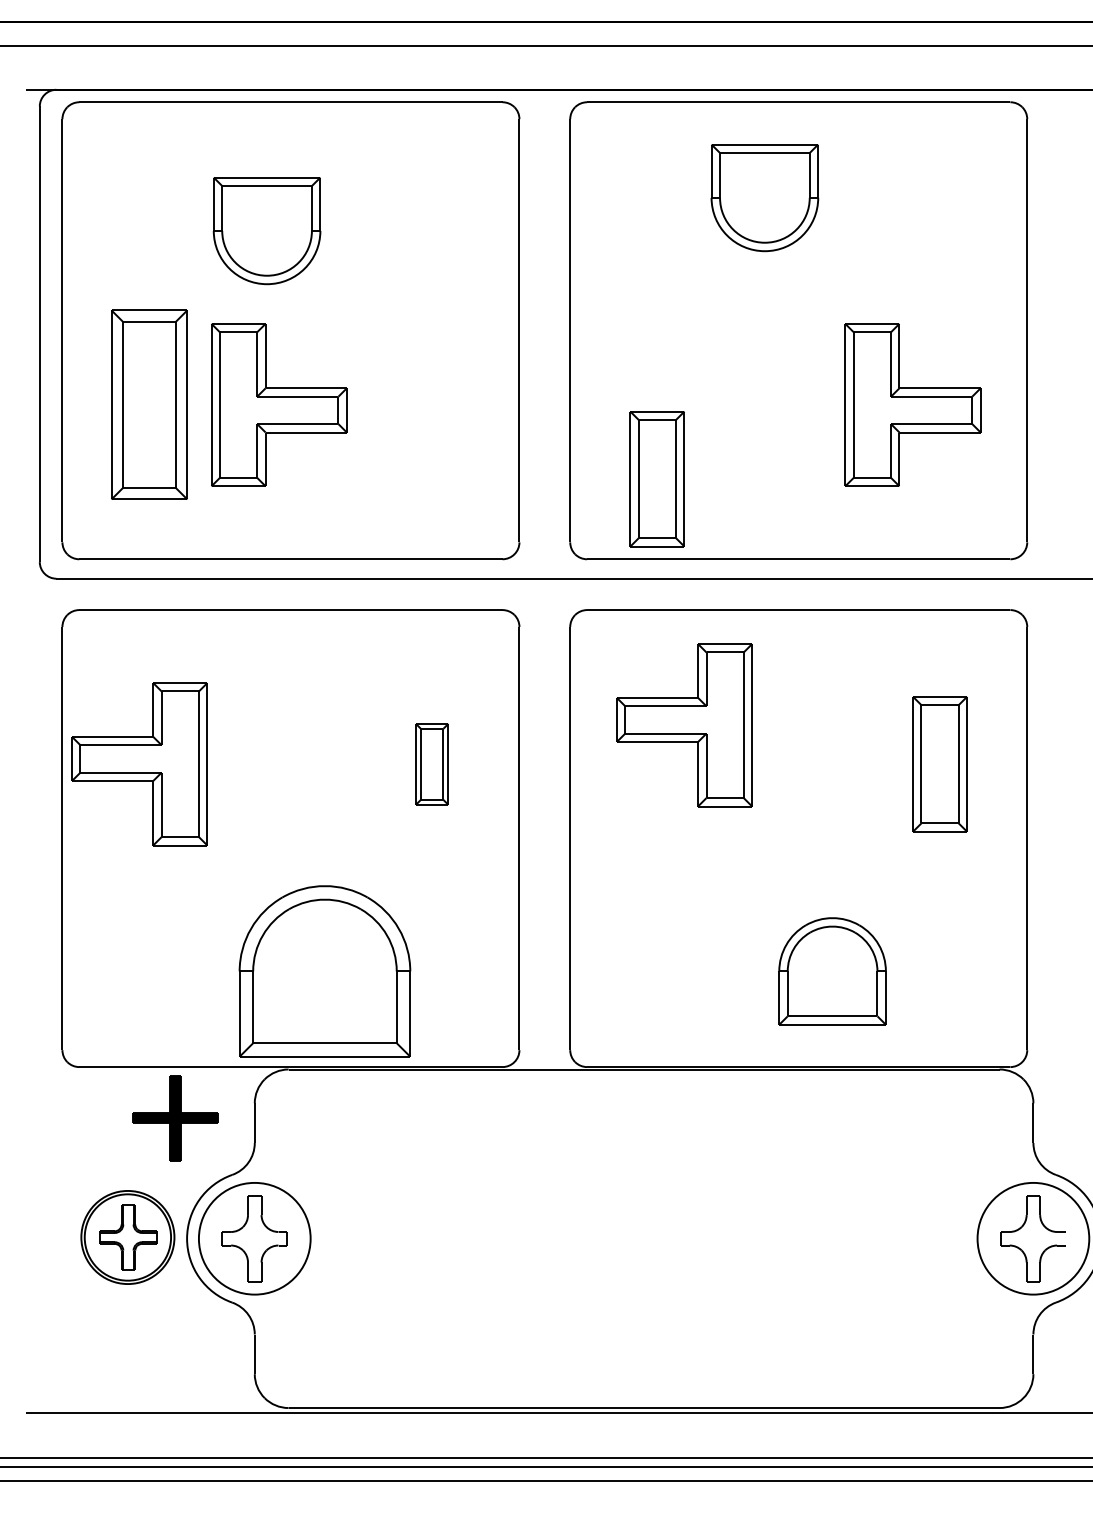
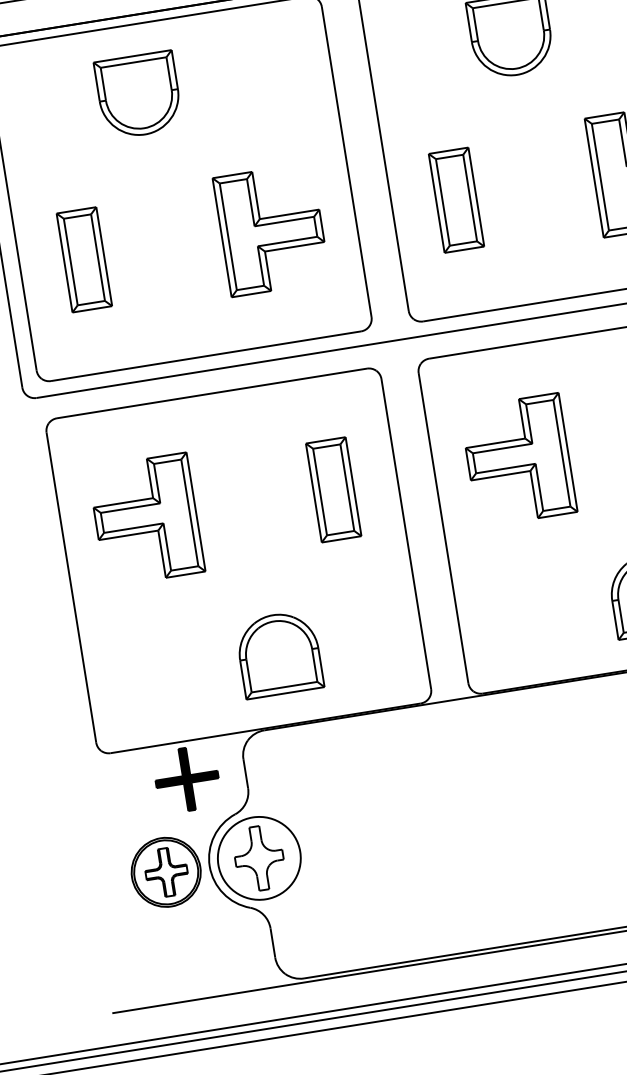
part: (266, 231) -> (138, 95), moved
part: (279, 404) -> (271, 229), moved
part: (149, 405) -> (84, 260), size x0.71
part: (656, 479) -> (455, 200), moved
part: (684, 725) -> (518, 460), moved
part: (139, 764) -> (146, 520), moved
part: (431, 764) -> (333, 490), size x1.67
part: (324, 971) -> (279, 654), size x0.62

